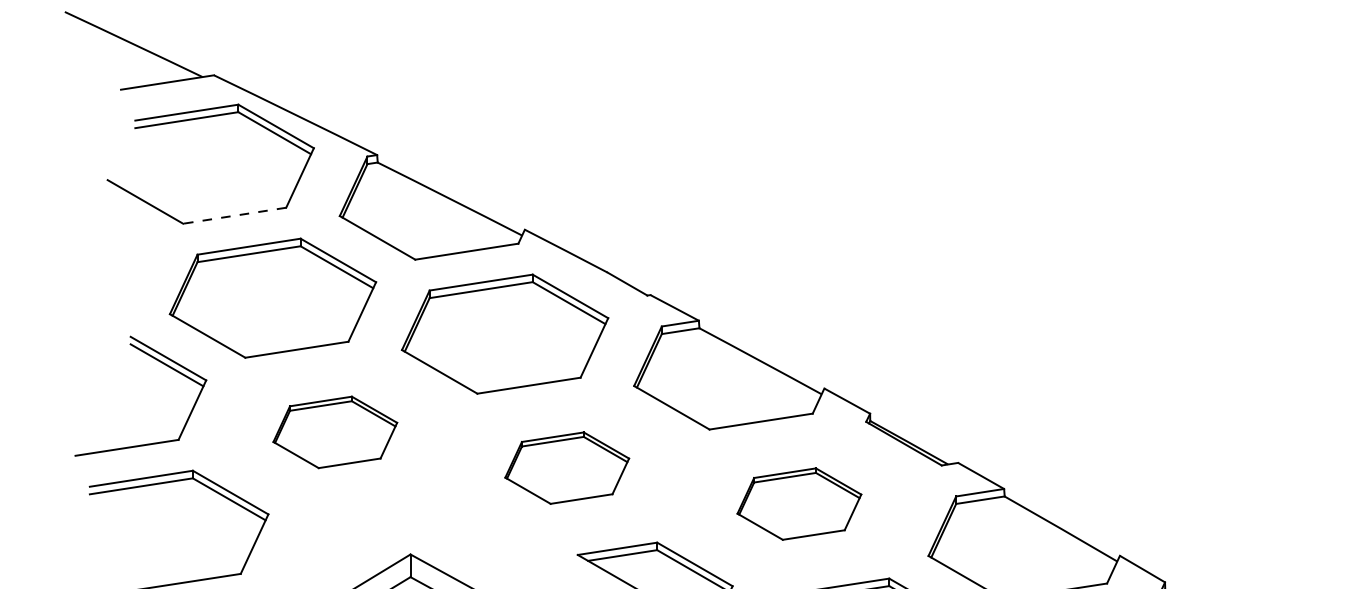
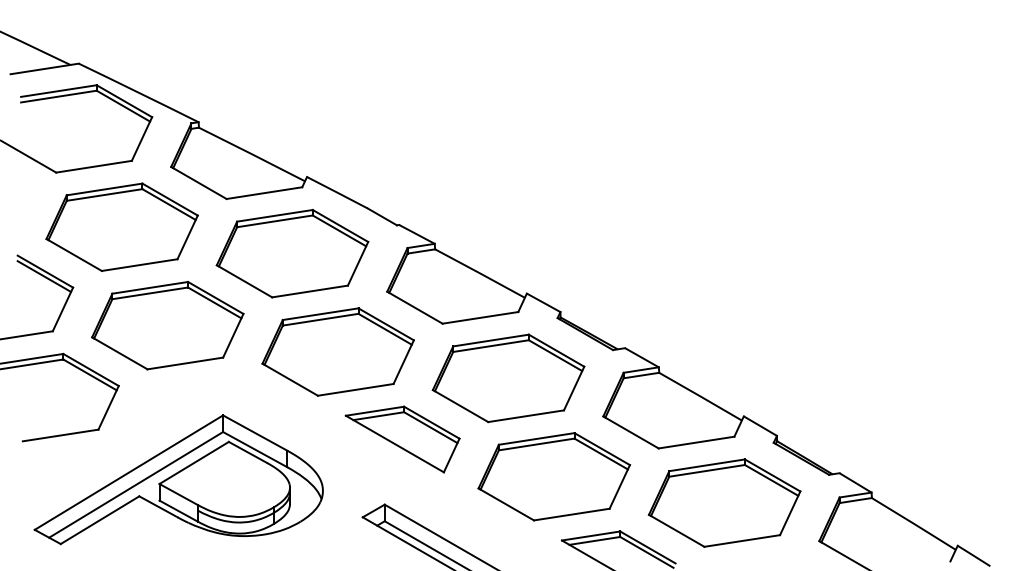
line: (233, 215) -> (93, 166), dashed -> solid
part: (334, 432) -> (167, 325), size x1.67
part: (566, 467) -> (337, 351), size x1.67
part: (799, 504) -> (508, 378), size x1.67

